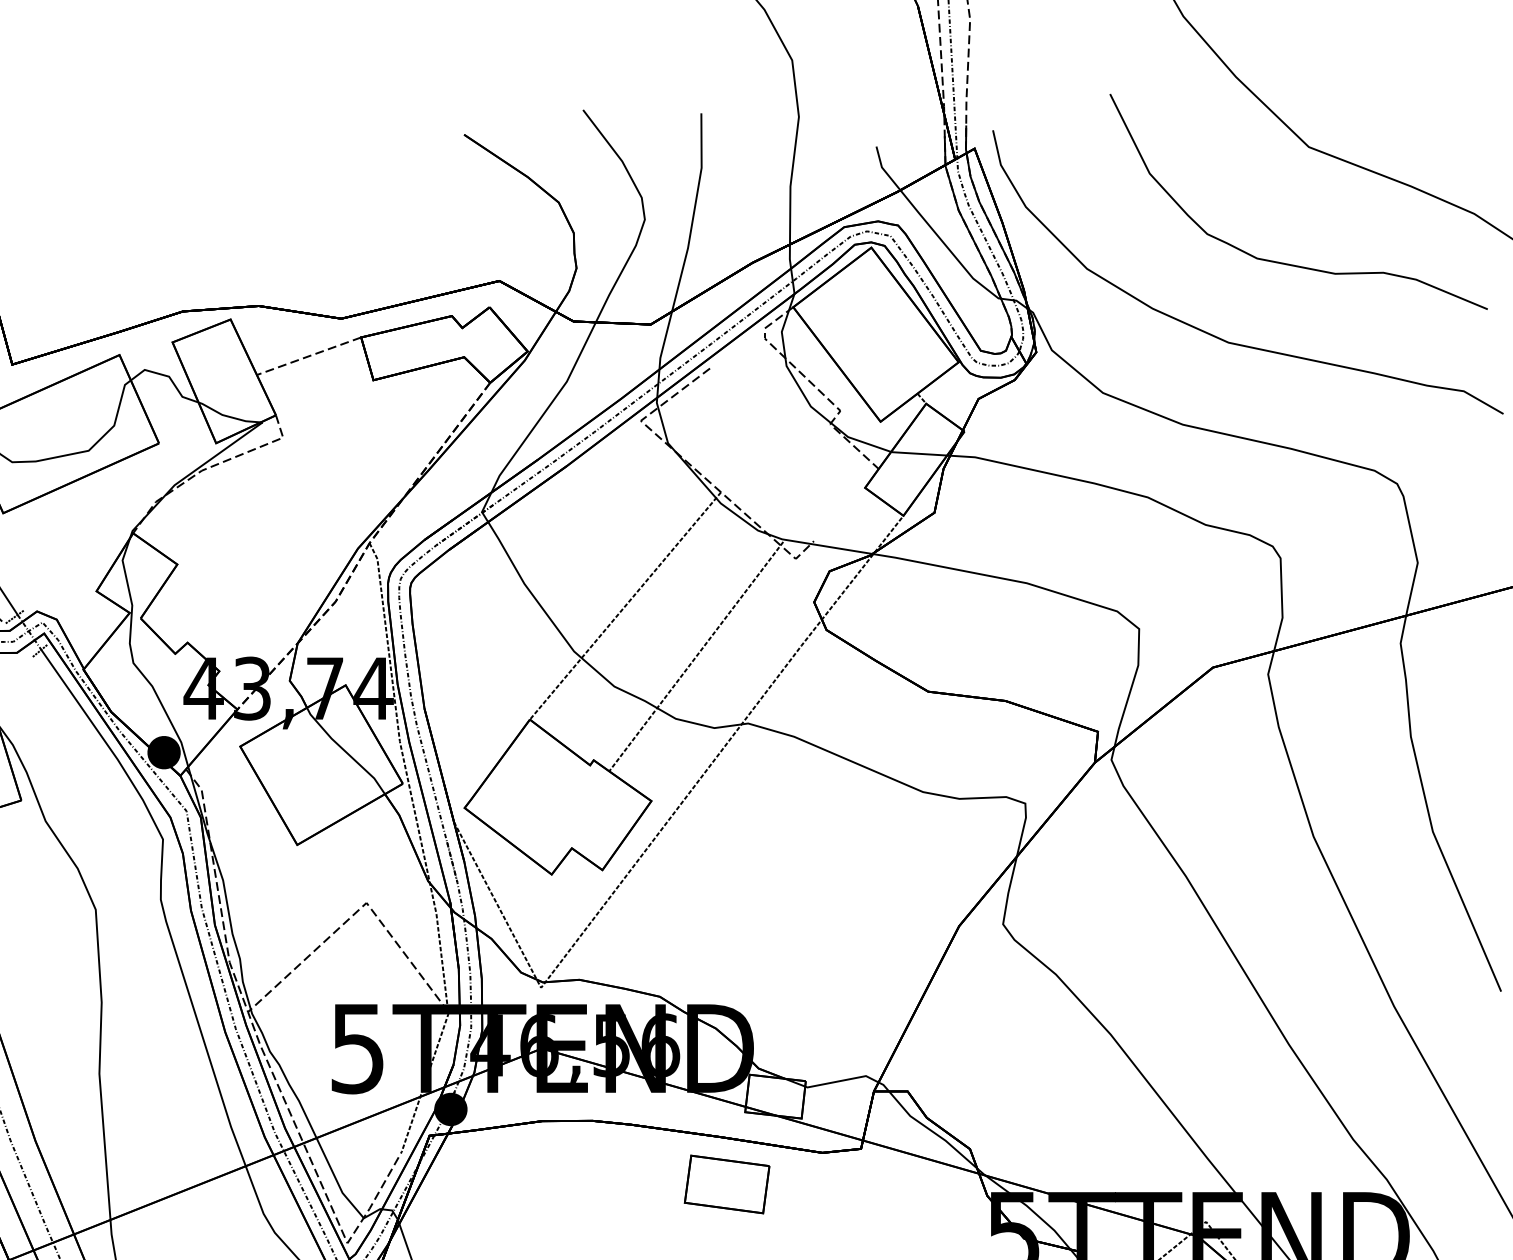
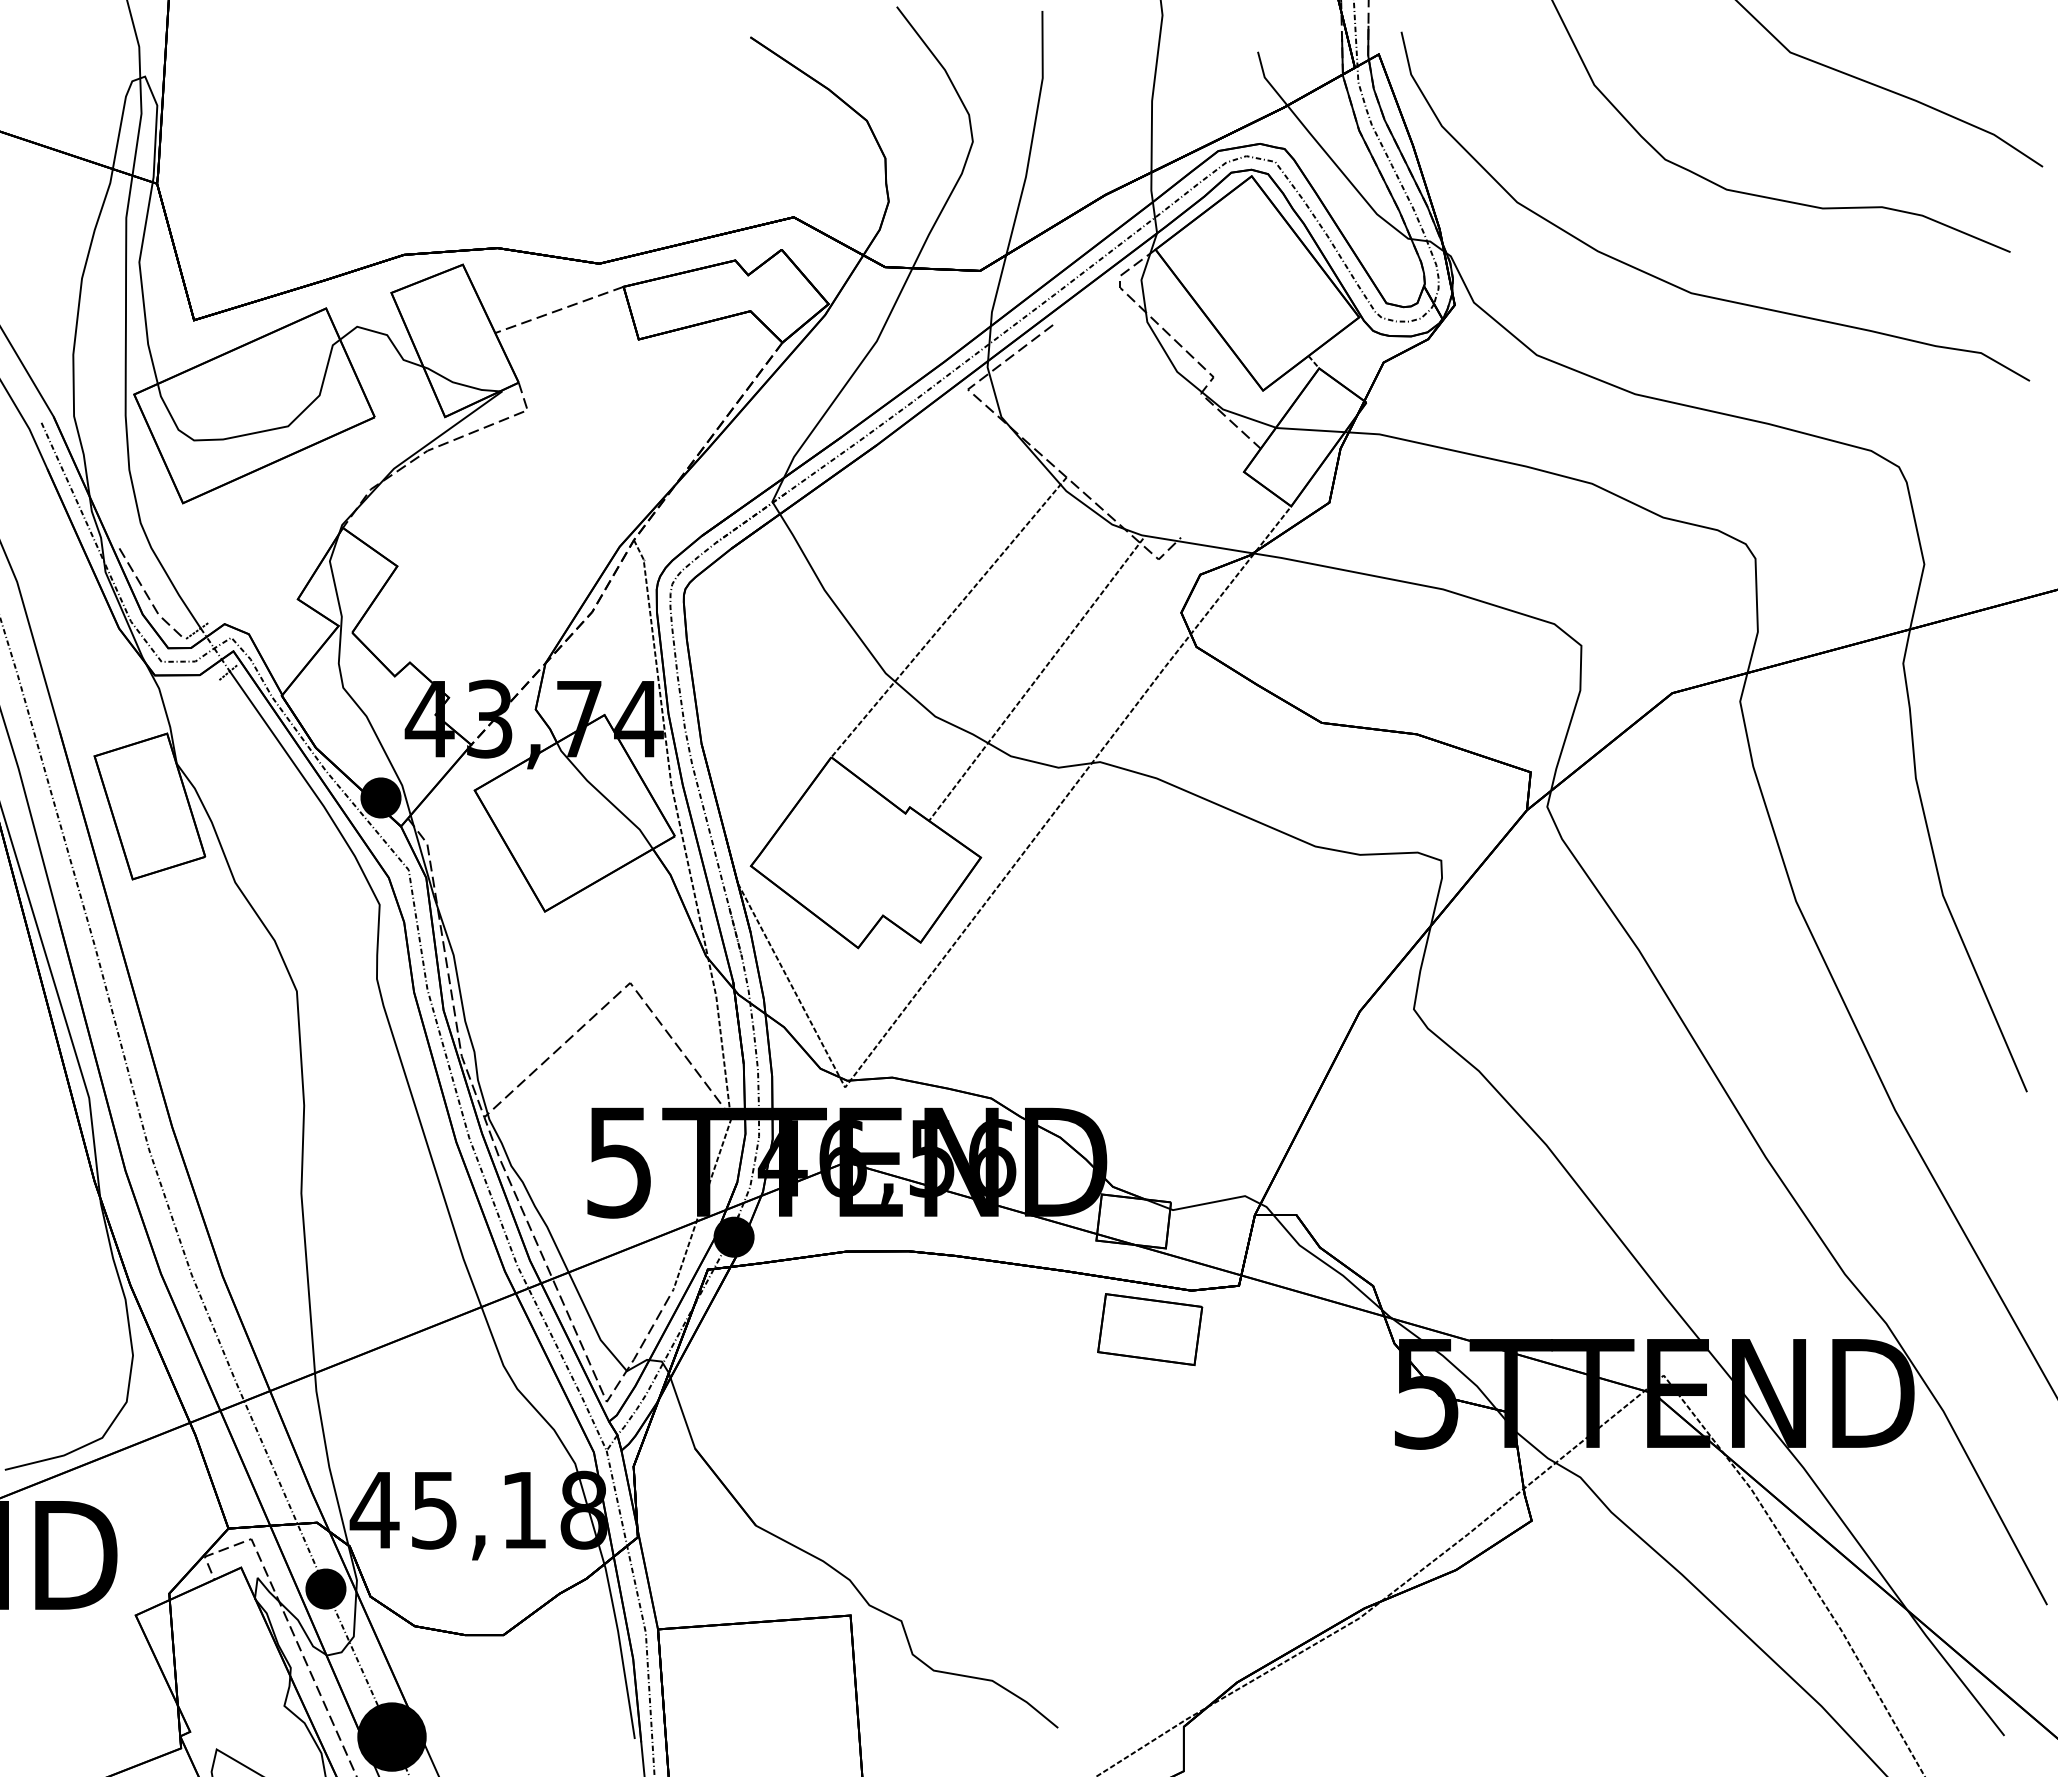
part: (727, 1184) -> (1150, 1329), moved

